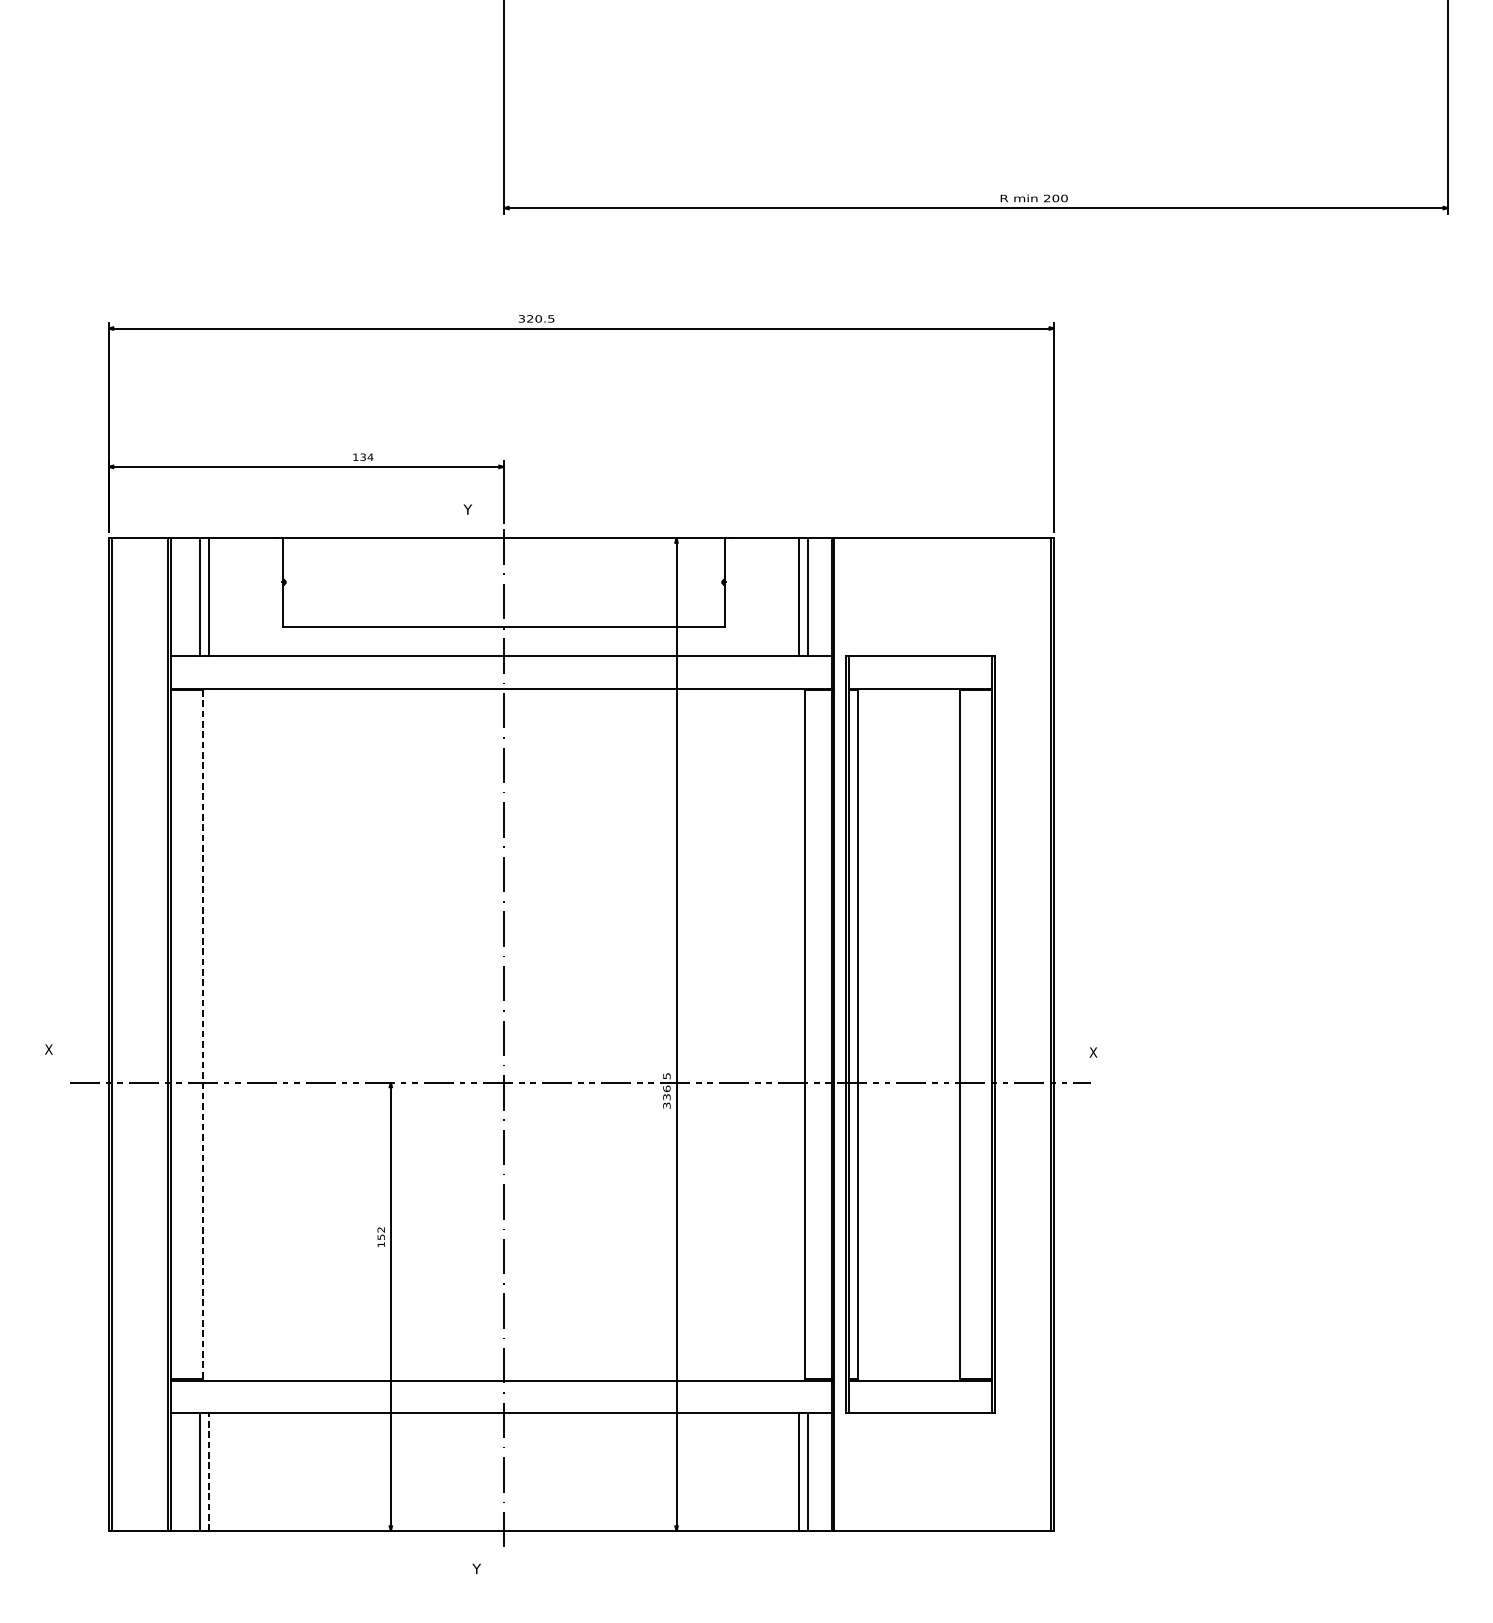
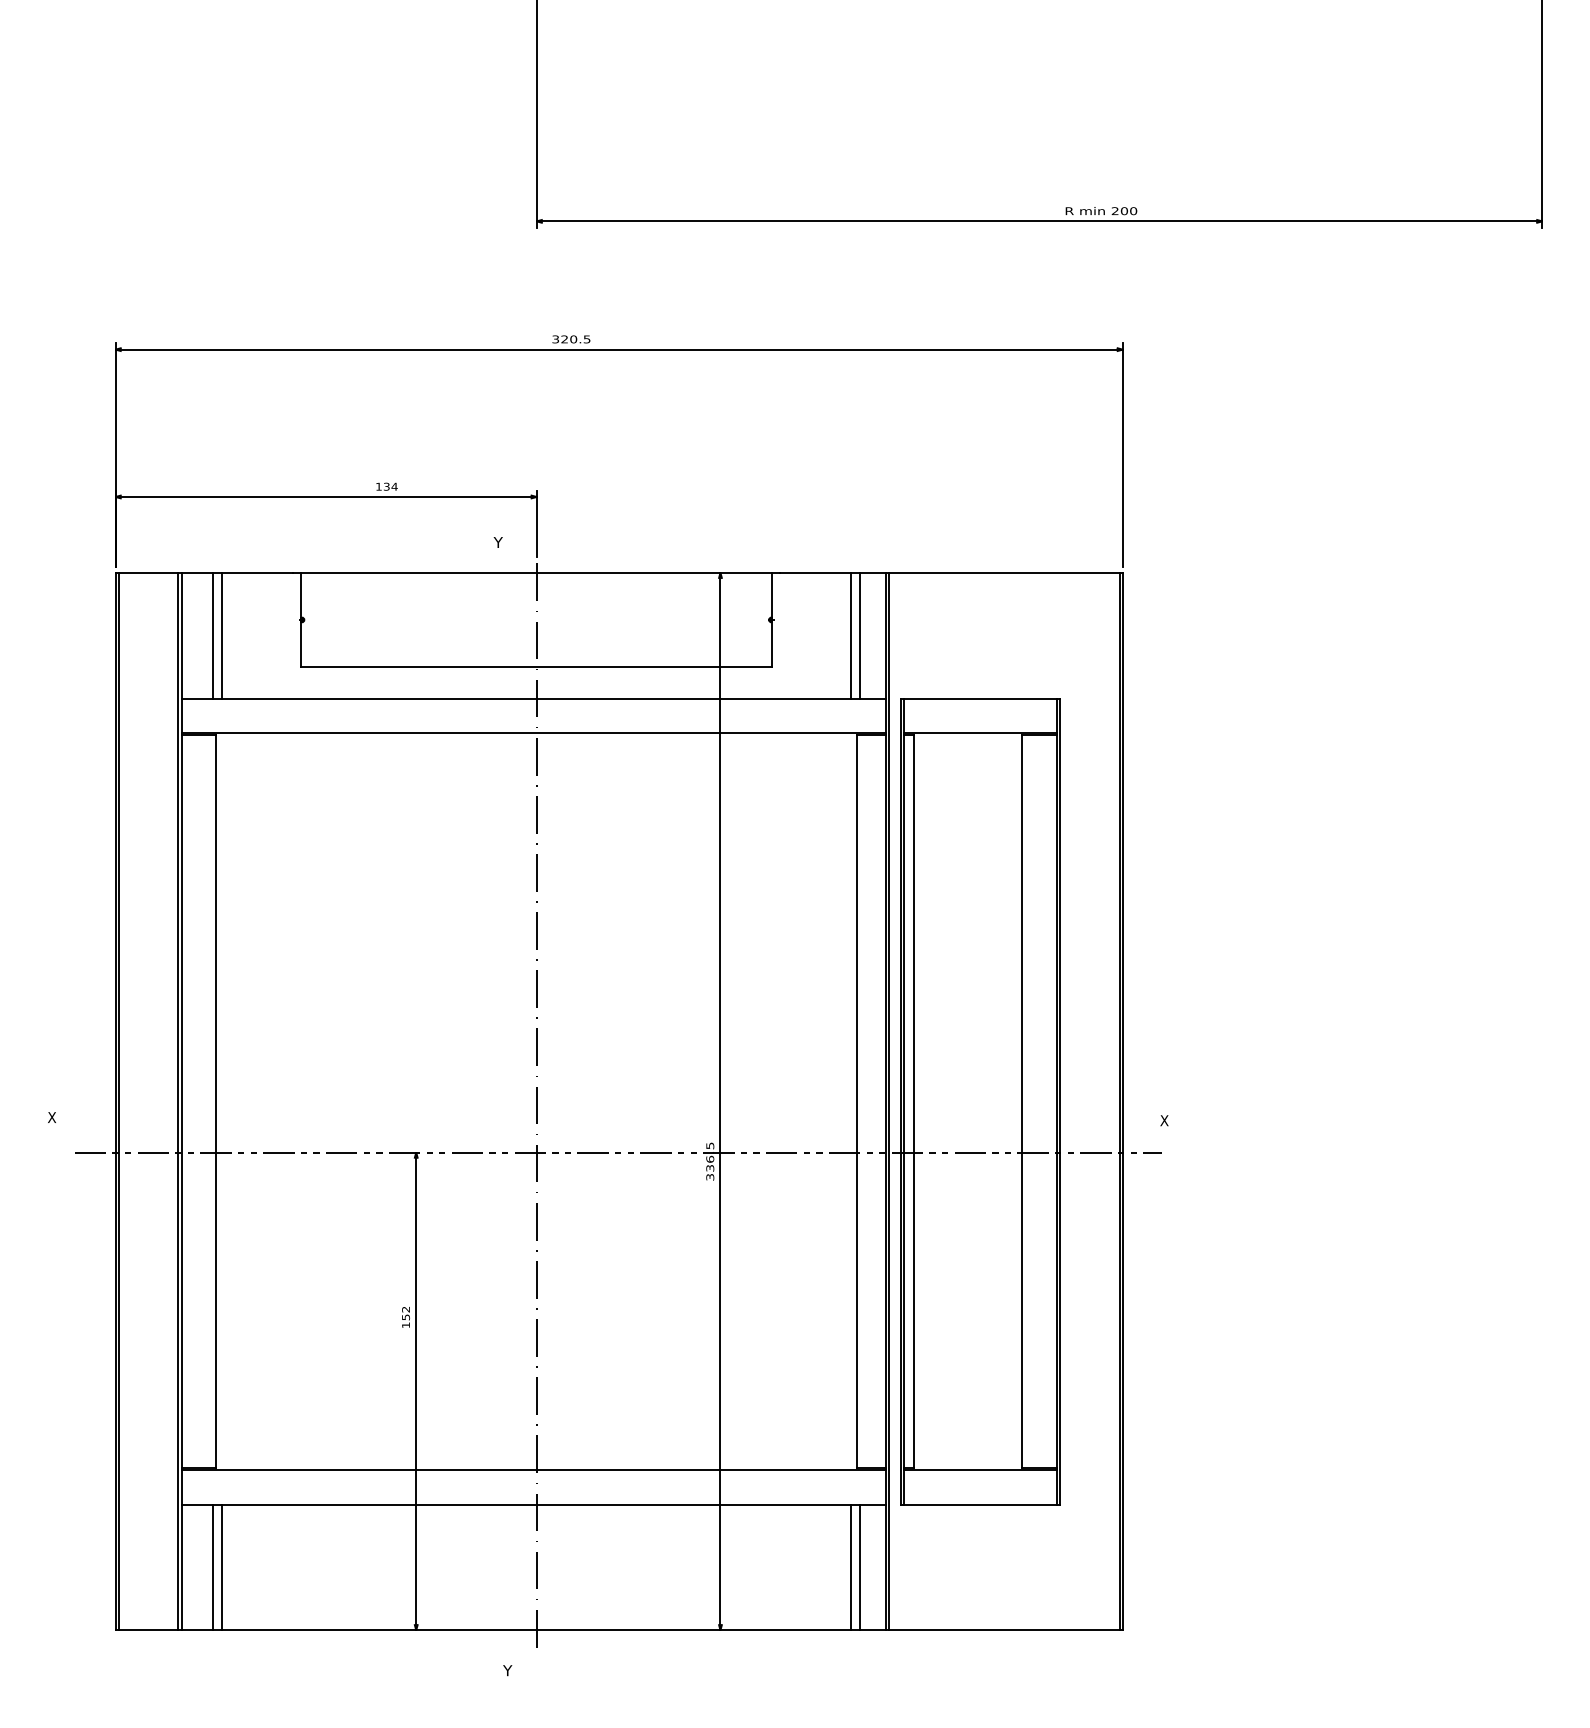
line: (203, 1034) -> (216, 1101), dashed -> solid
line: (208, 1472) -> (222, 1567), dashed -> solid

